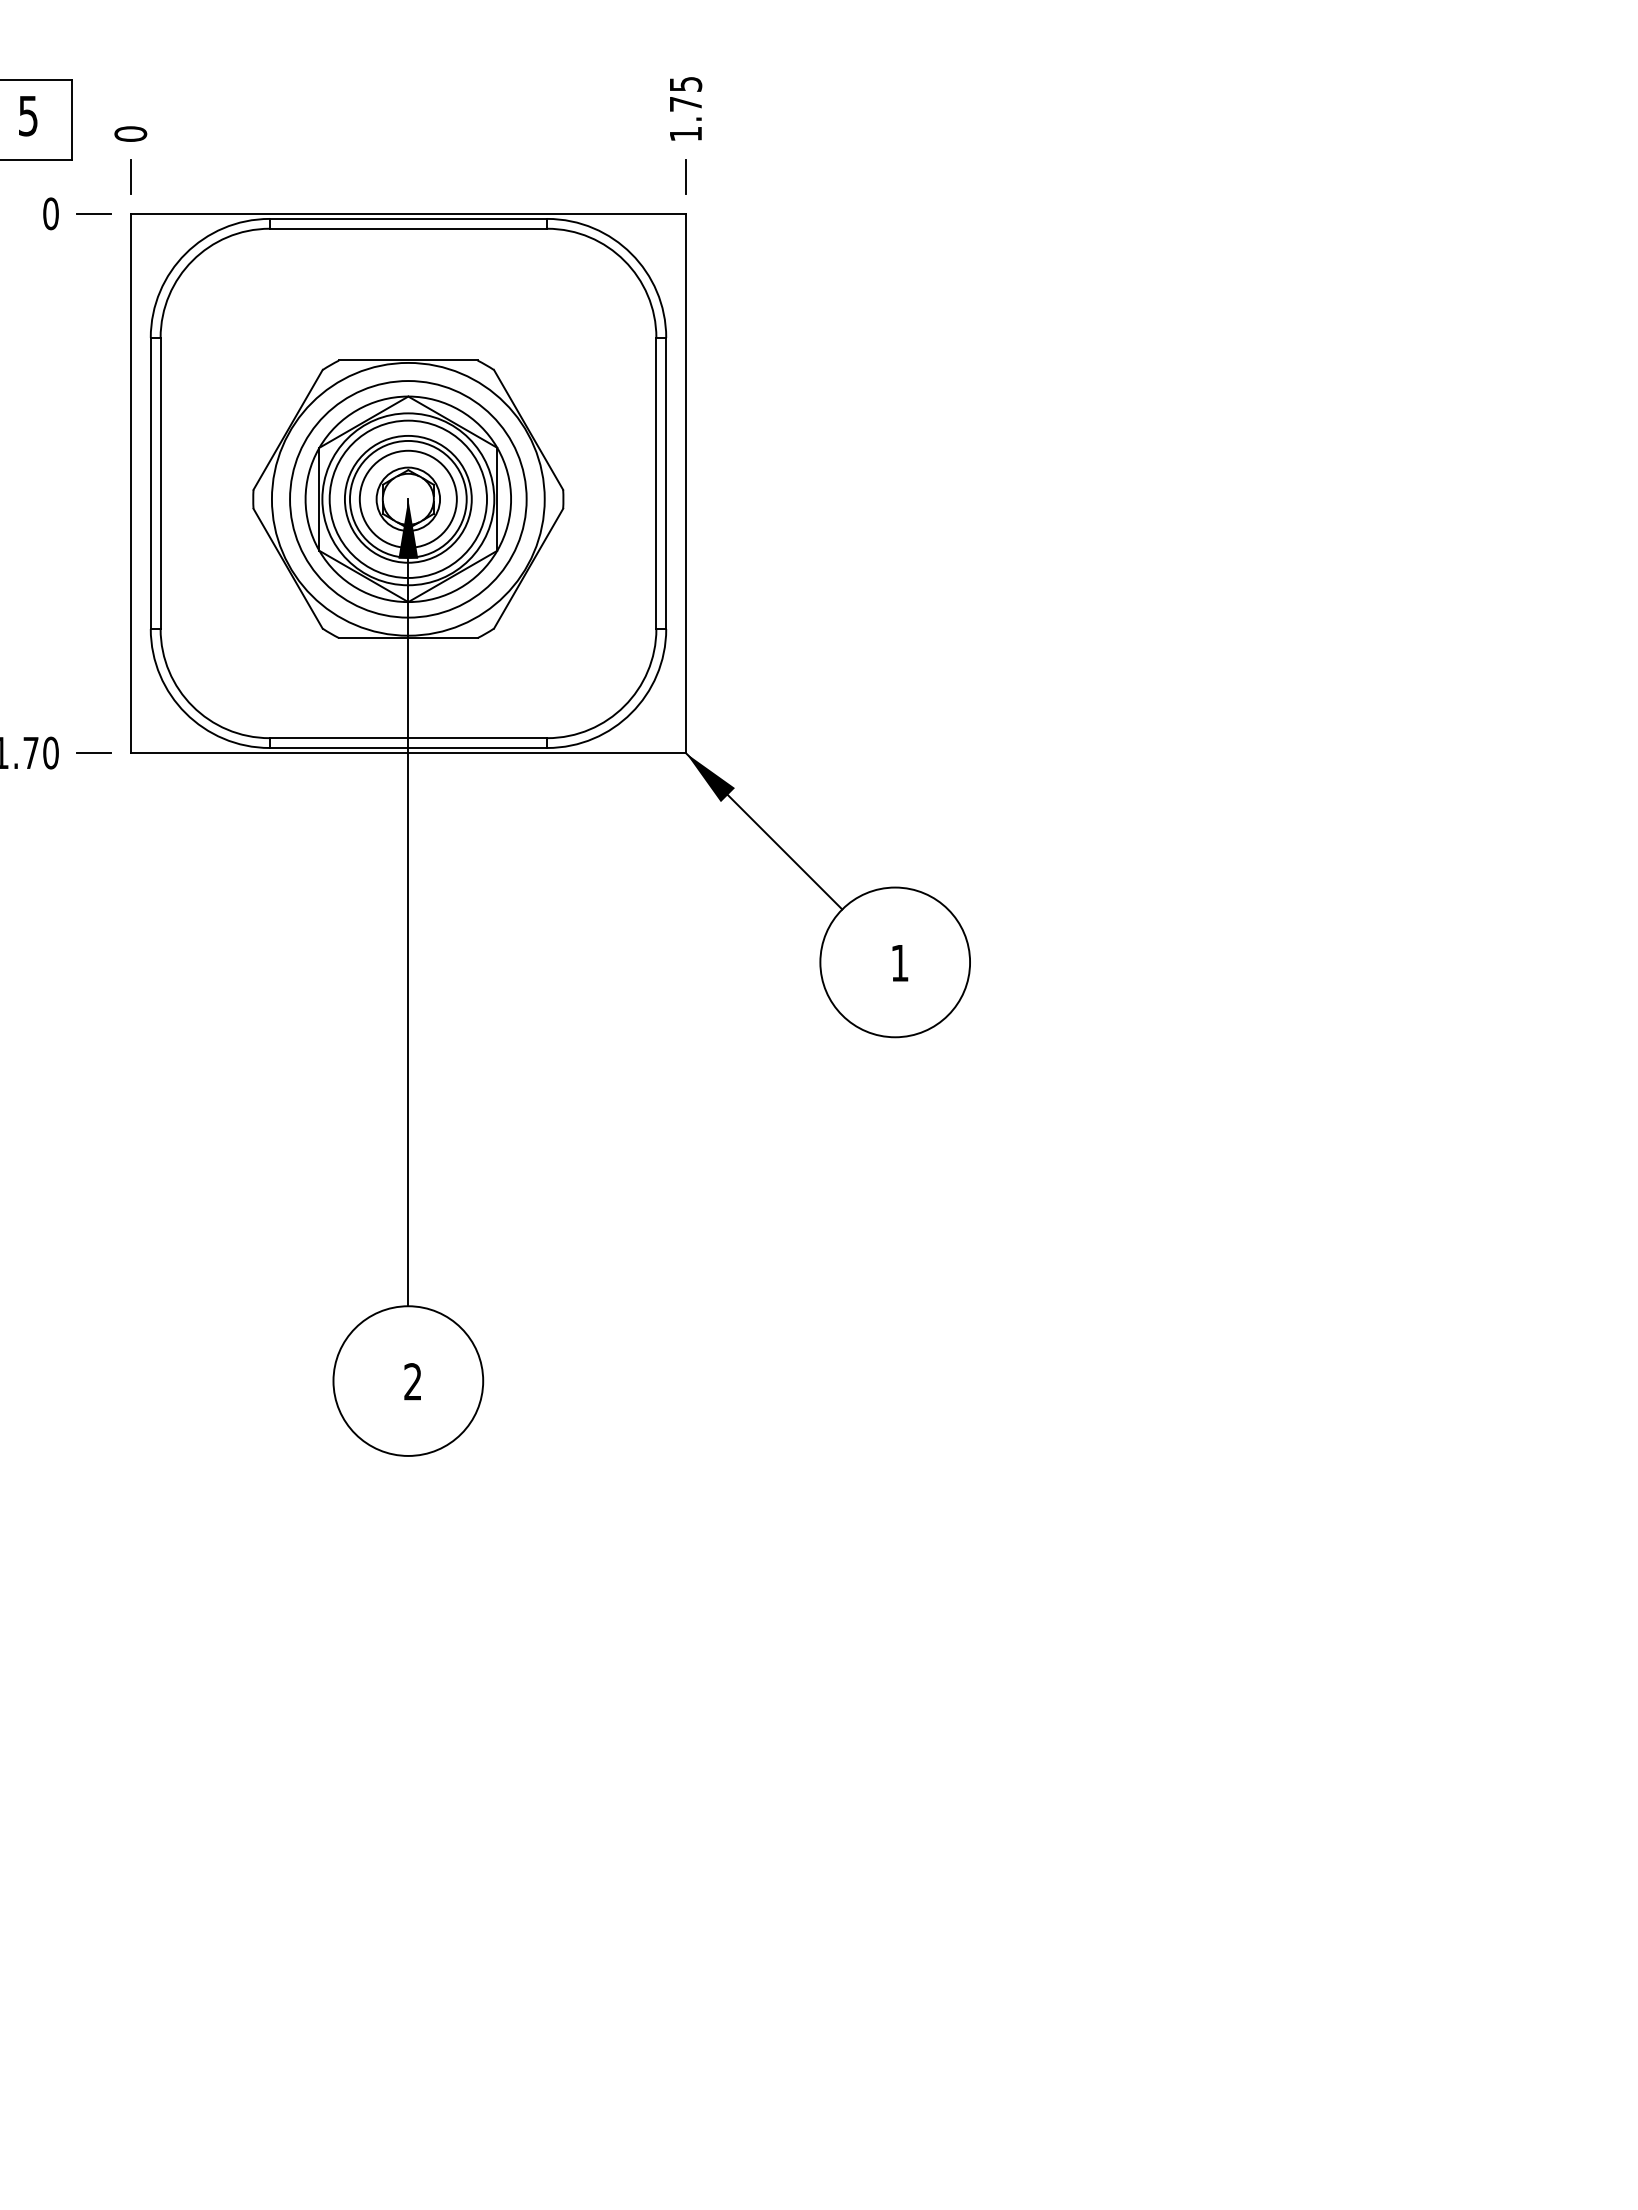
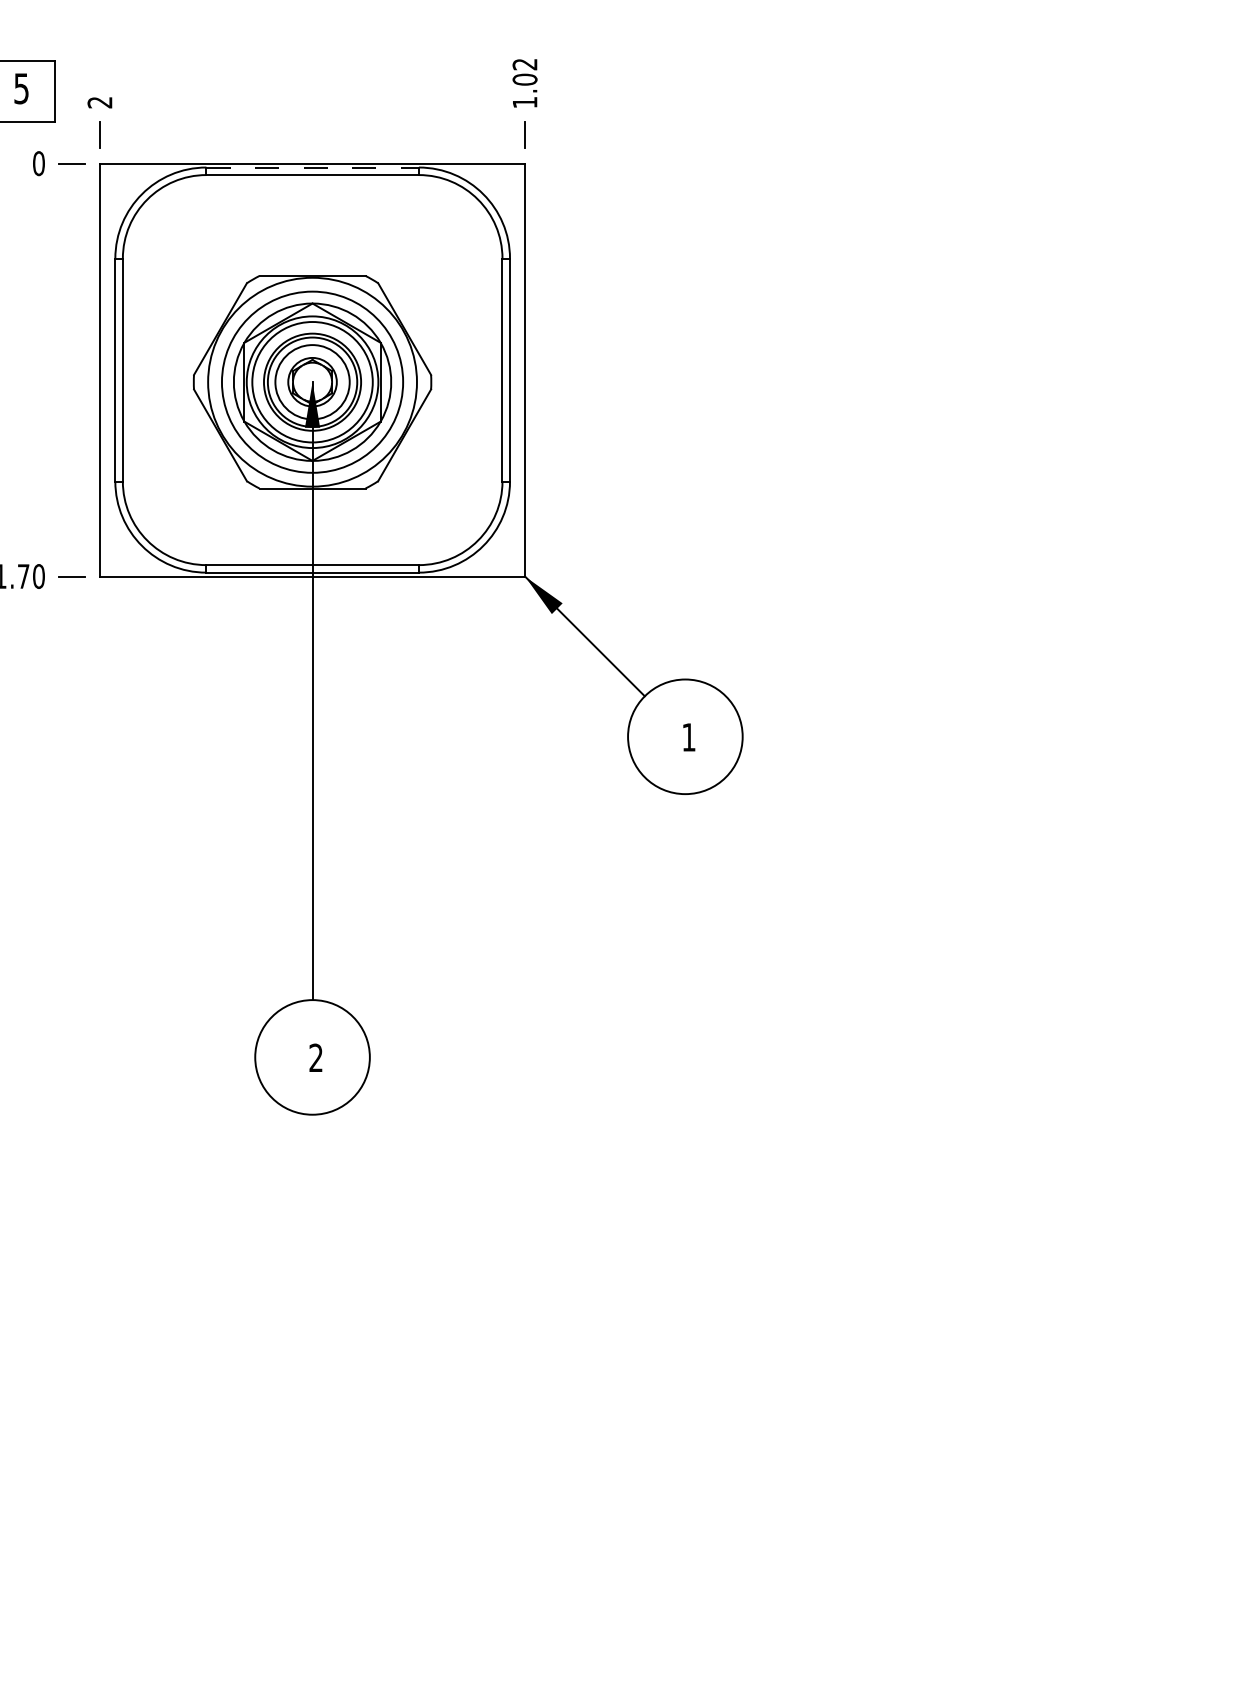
text: (685, 94) -> (524, 72), 1.75 -> 1.02
text: (130, 133) -> (99, 102), 0 -> 2
line: (408, 218) -> (312, 167), solid -> dashed

